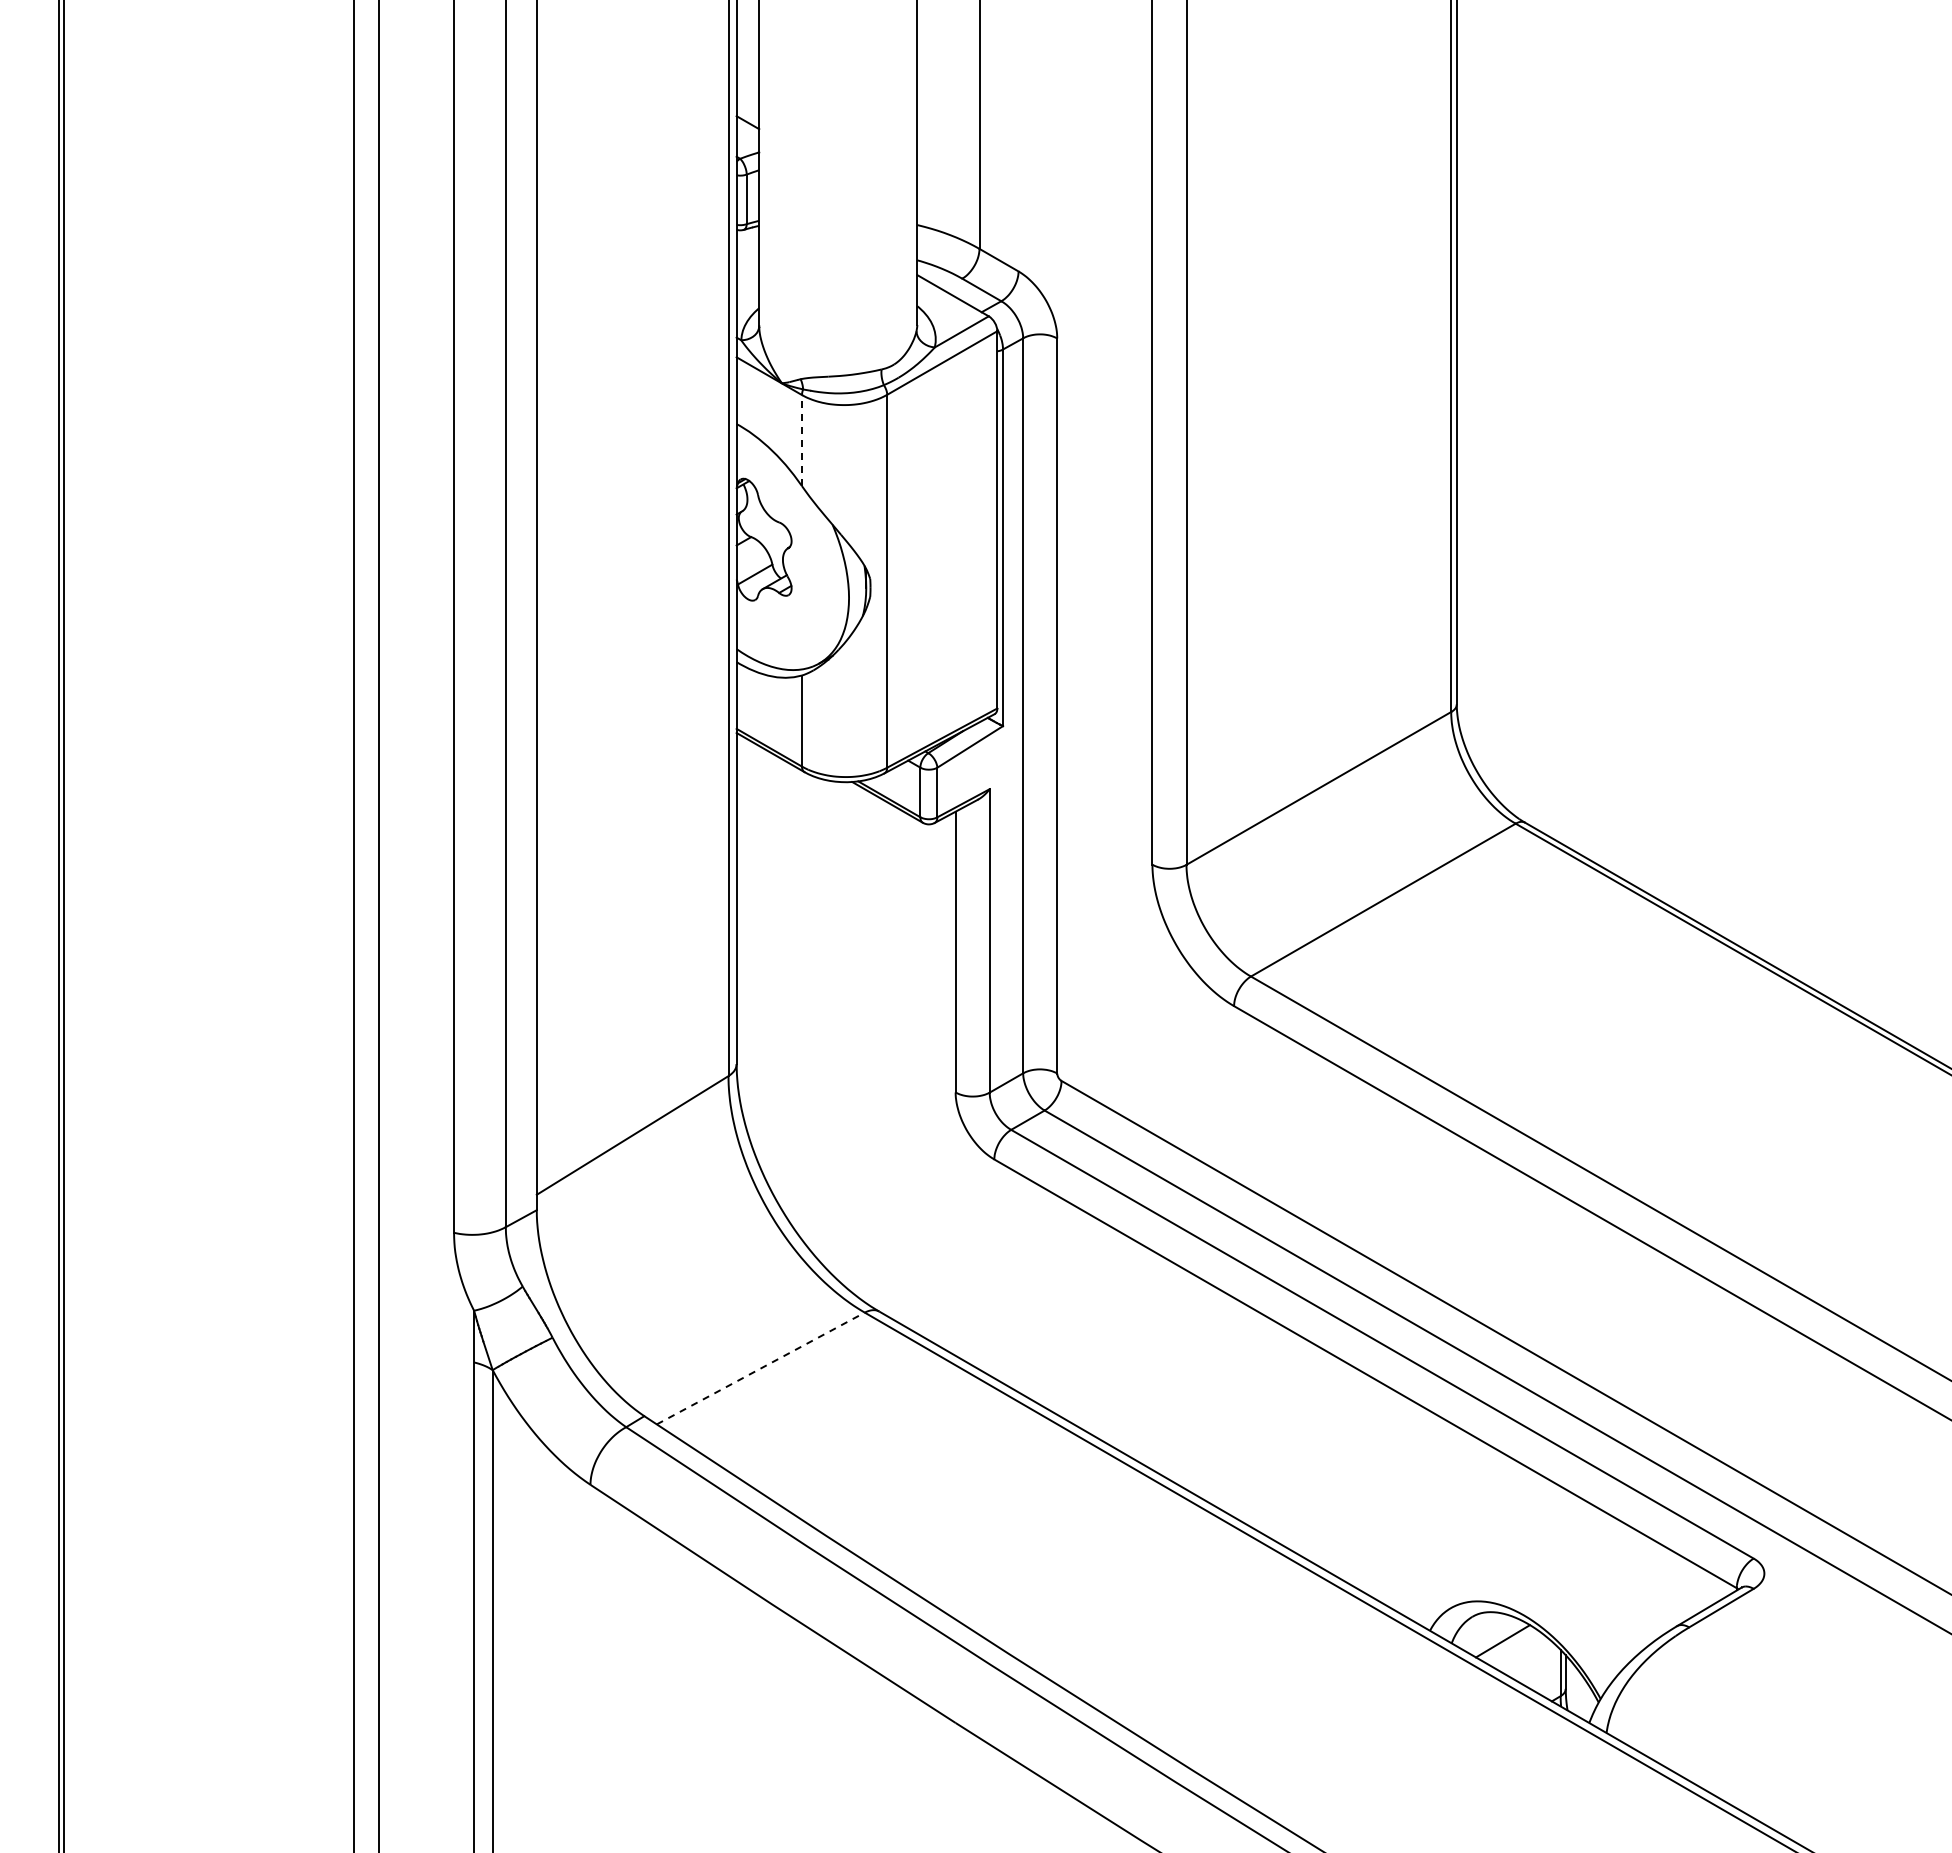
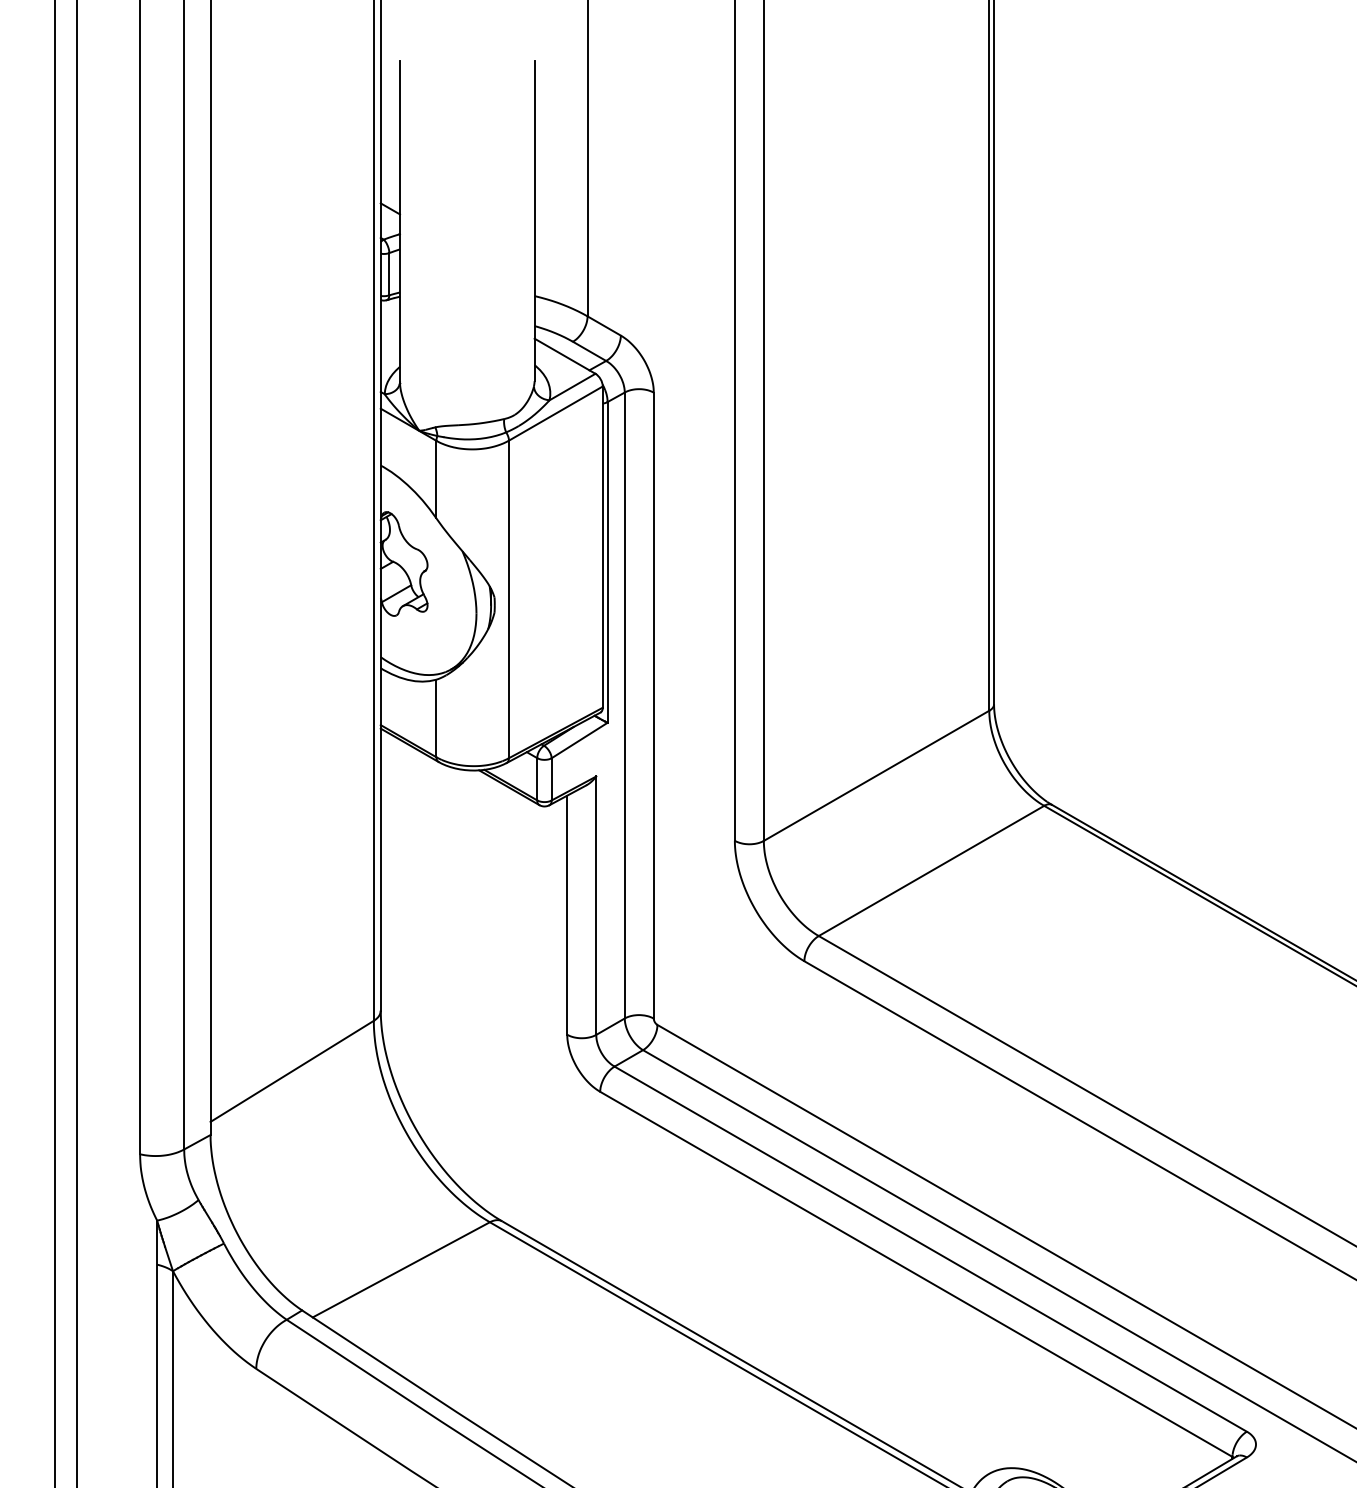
line: (802, 440) -> (436, 479), dashed -> solid
line: (761, 1368) -> (401, 1269), dashed -> solid

